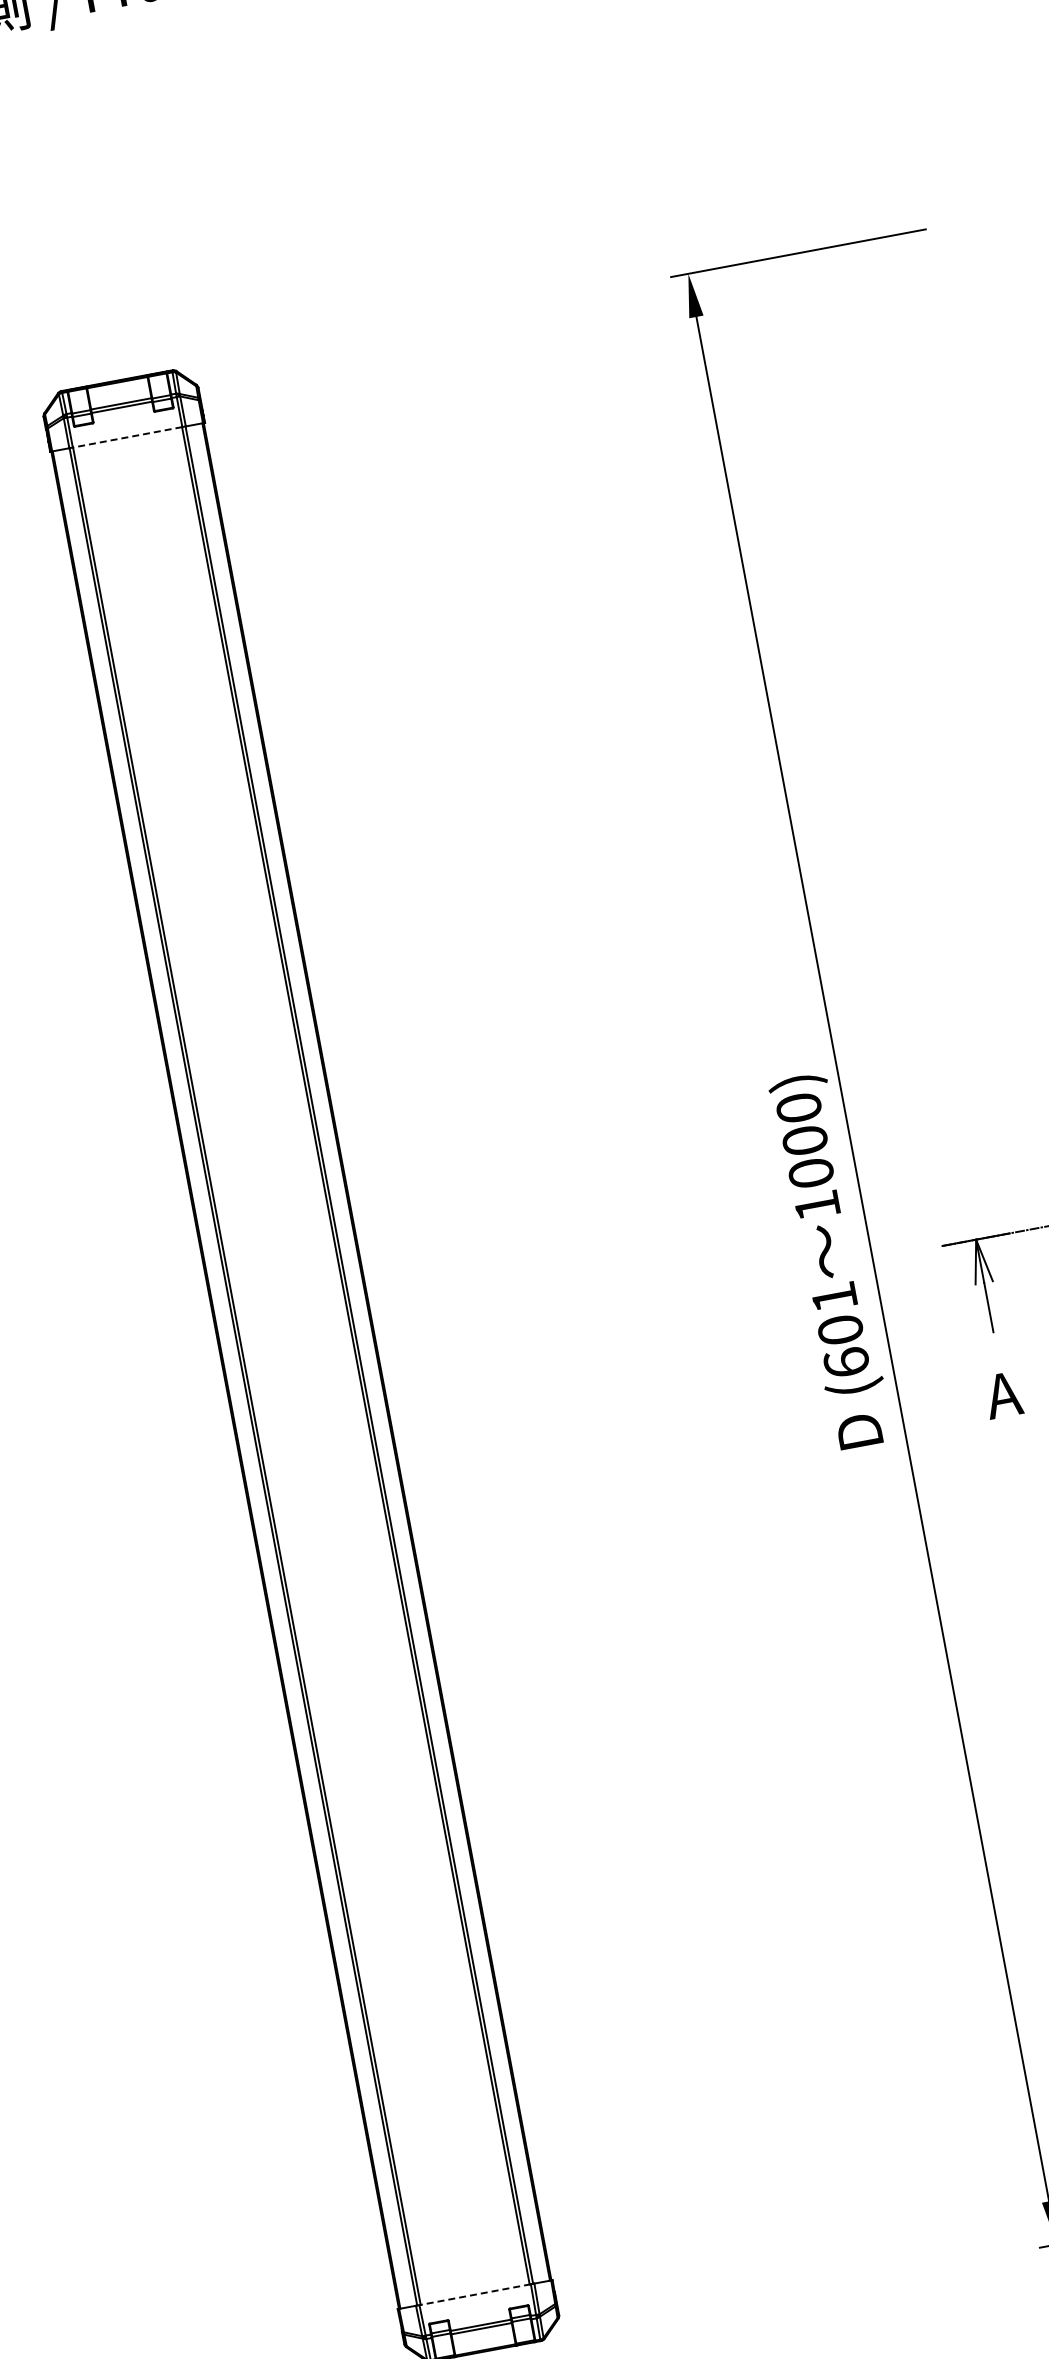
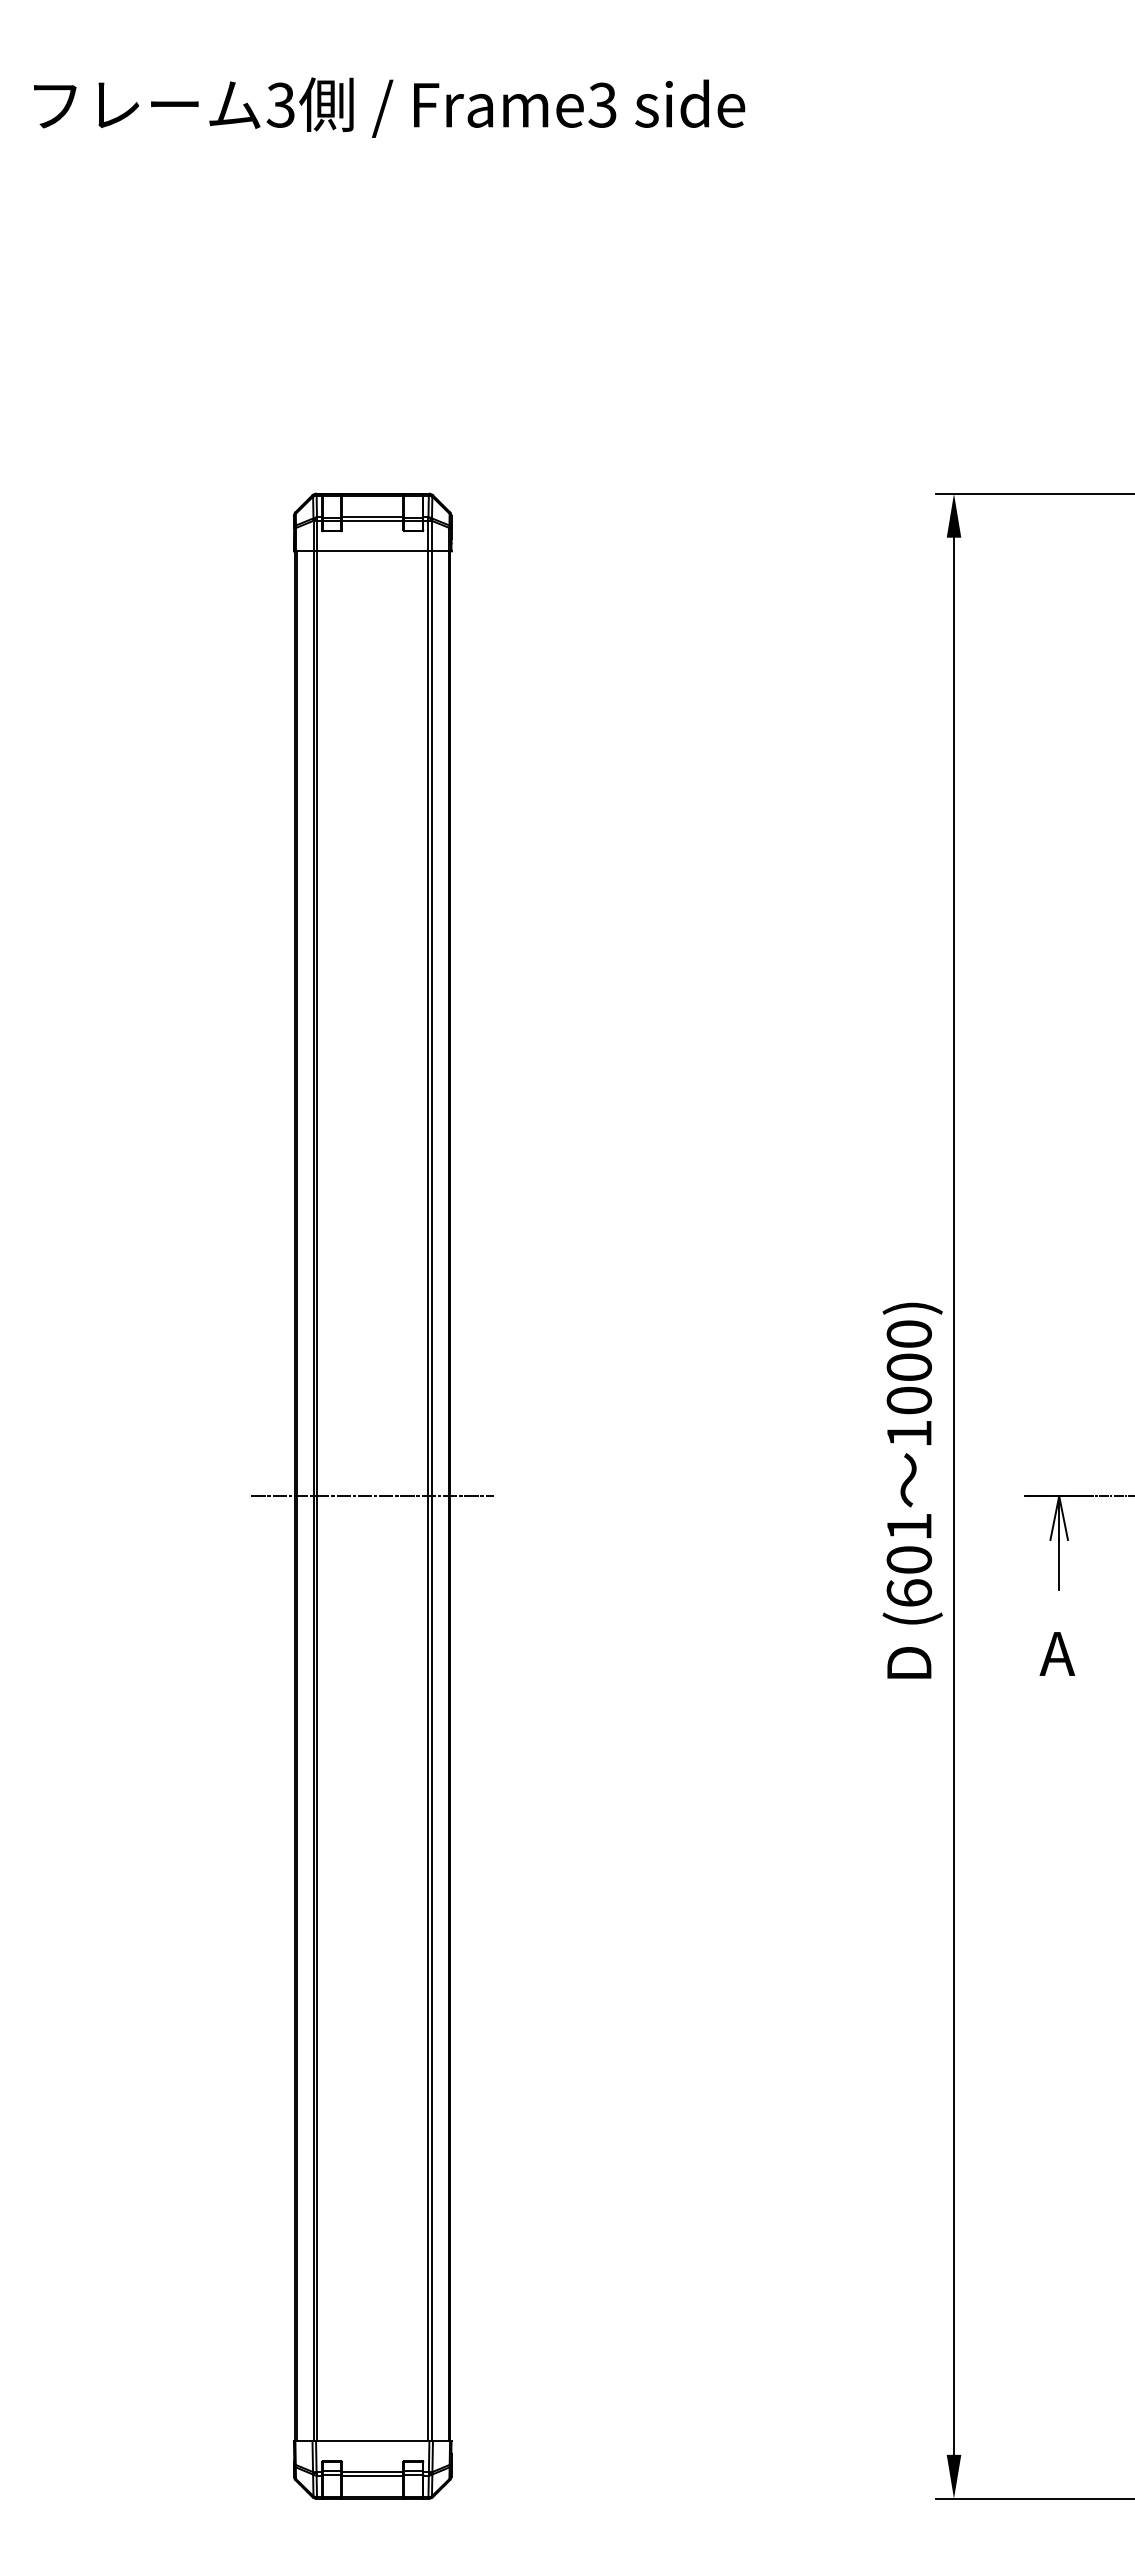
line: (127, 437) -> (372, 551), dashed -> solid
line: (301, 1366) -> (372, 1496), added
line: (475, 2295) -> (372, 2441), dashed -> solid

